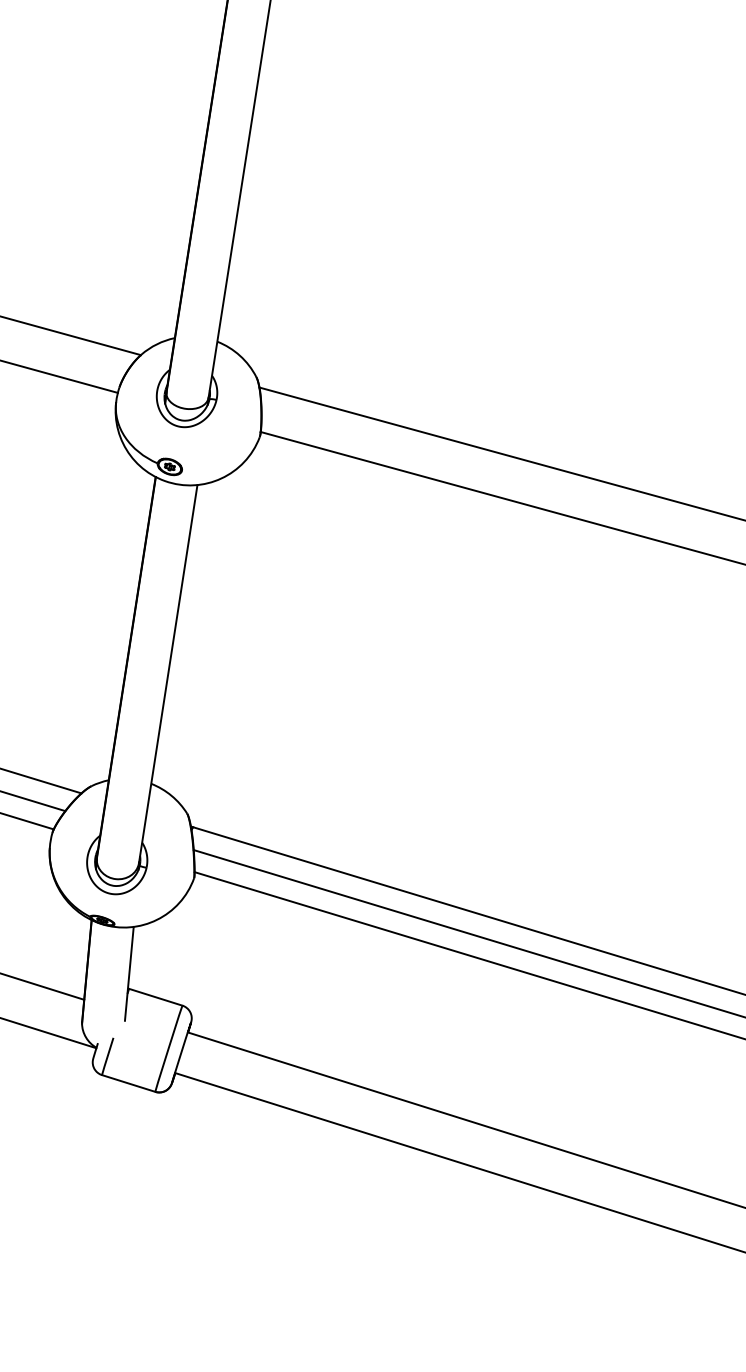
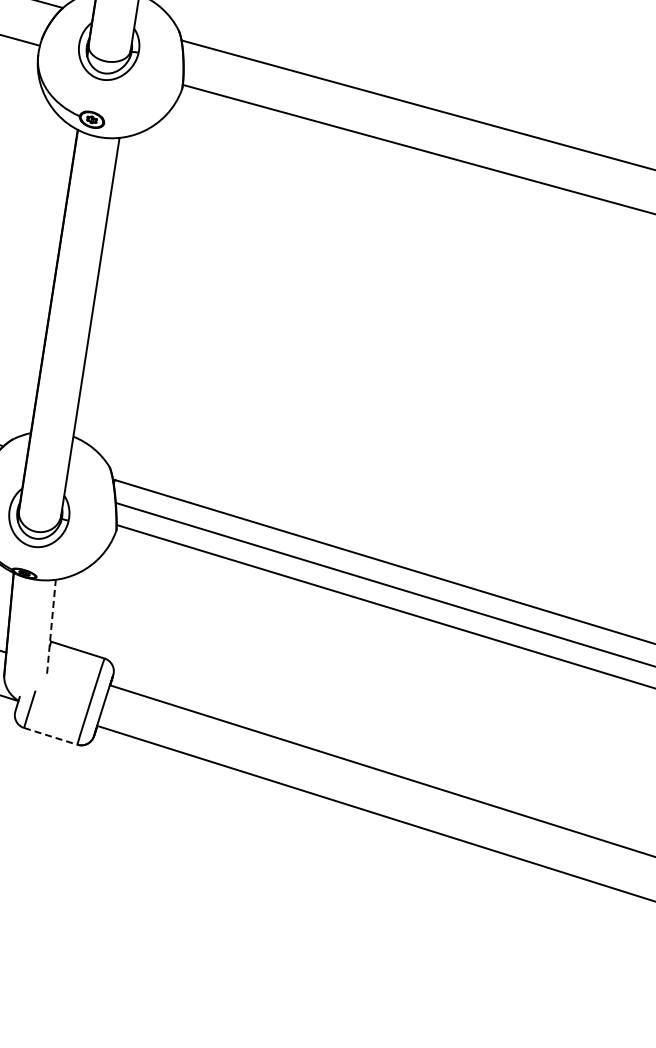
line: (129, 973) -> (51, 626), solid -> dashed
line: (128, 1083) -> (50, 736), solid -> dashed

